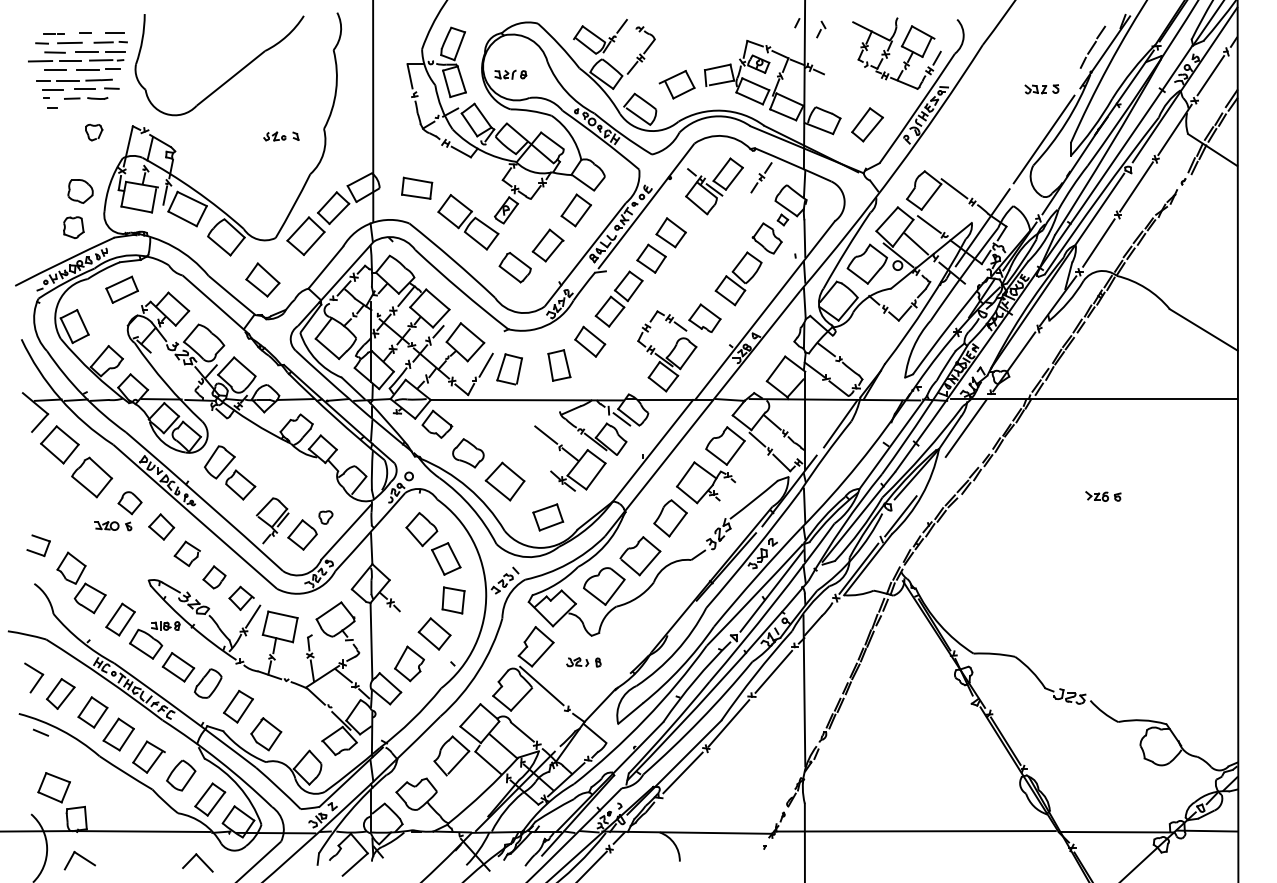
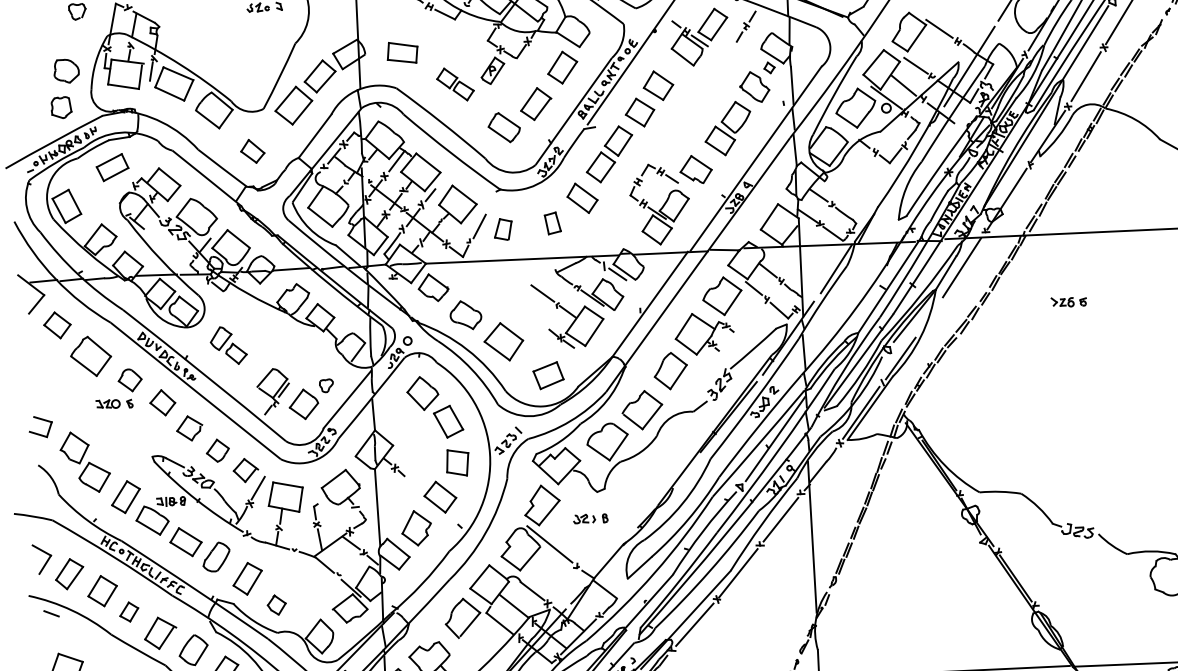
part: (468, 222) -> (455, 84), size x0.6
part: (262, 279) -> (252, 150), size x0.7
part: (559, 365) -> (552, 223), size x0.7
part: (509, 369) -> (503, 229), size x0.7
part: (59, 444) -> (57, 324), size x0.7
part: (229, 472) -> (228, 345), size x0.7
part: (1103, 496) -> (1069, 302), moved
part: (118, 734) -> (129, 612), size x0.6
part: (266, 734) -> (276, 605), size x0.6

